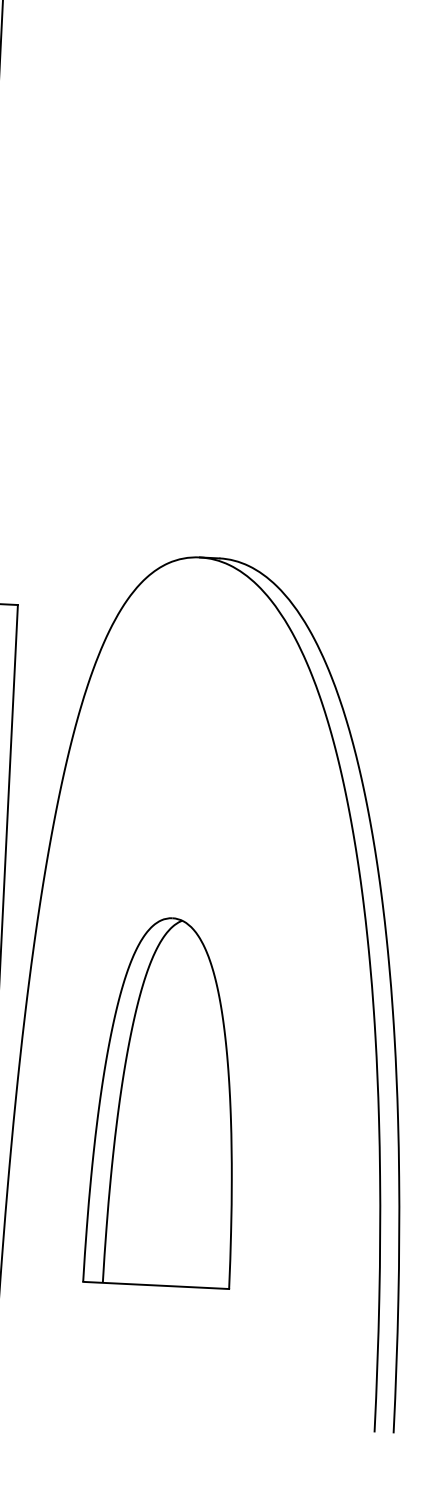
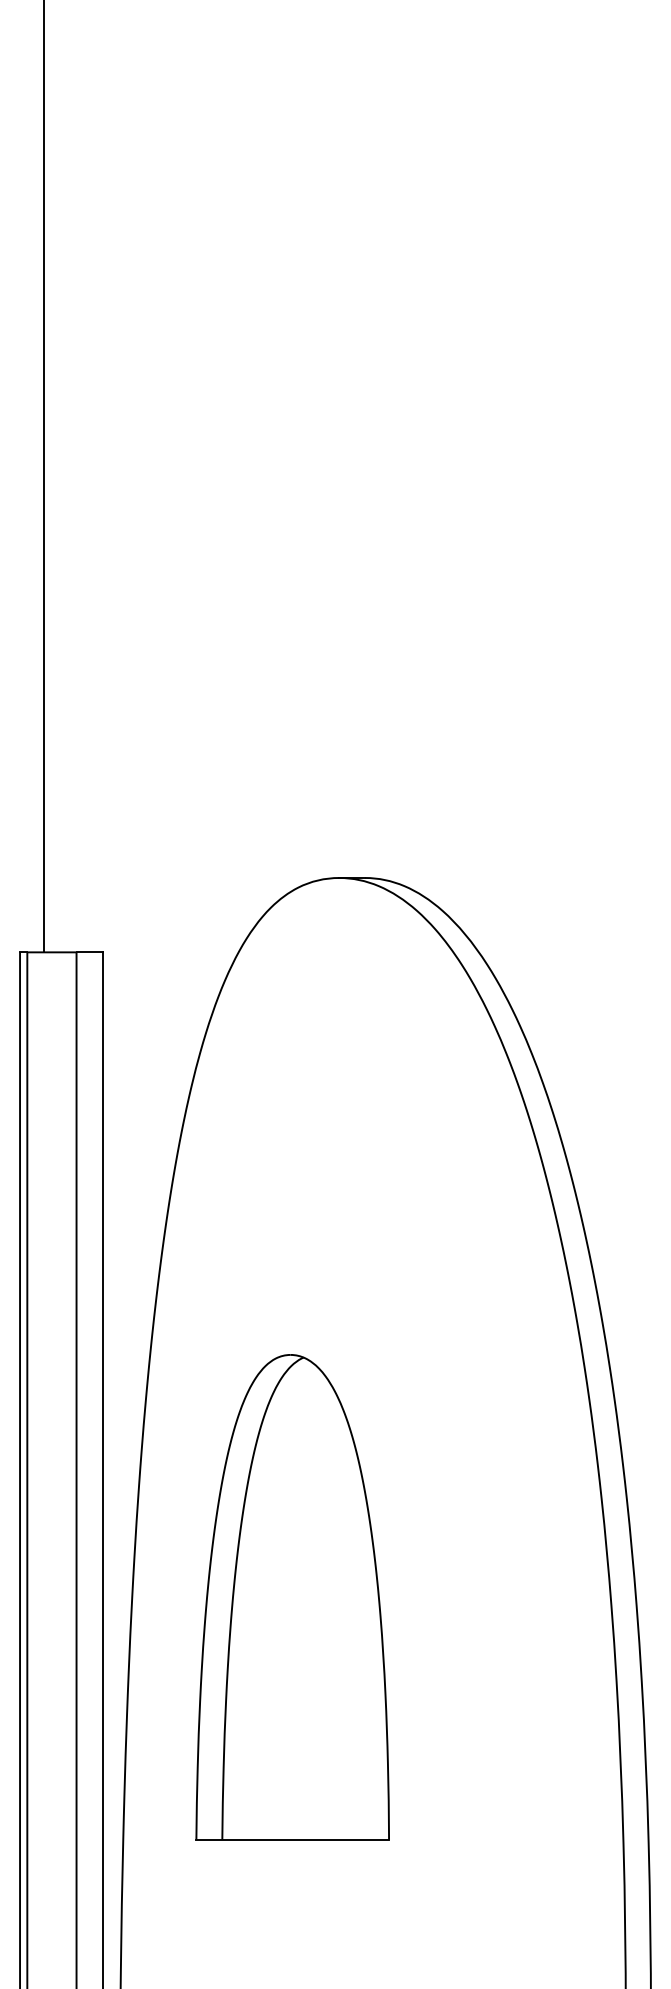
part: (164, 1102) -> (292, 1597), moved

